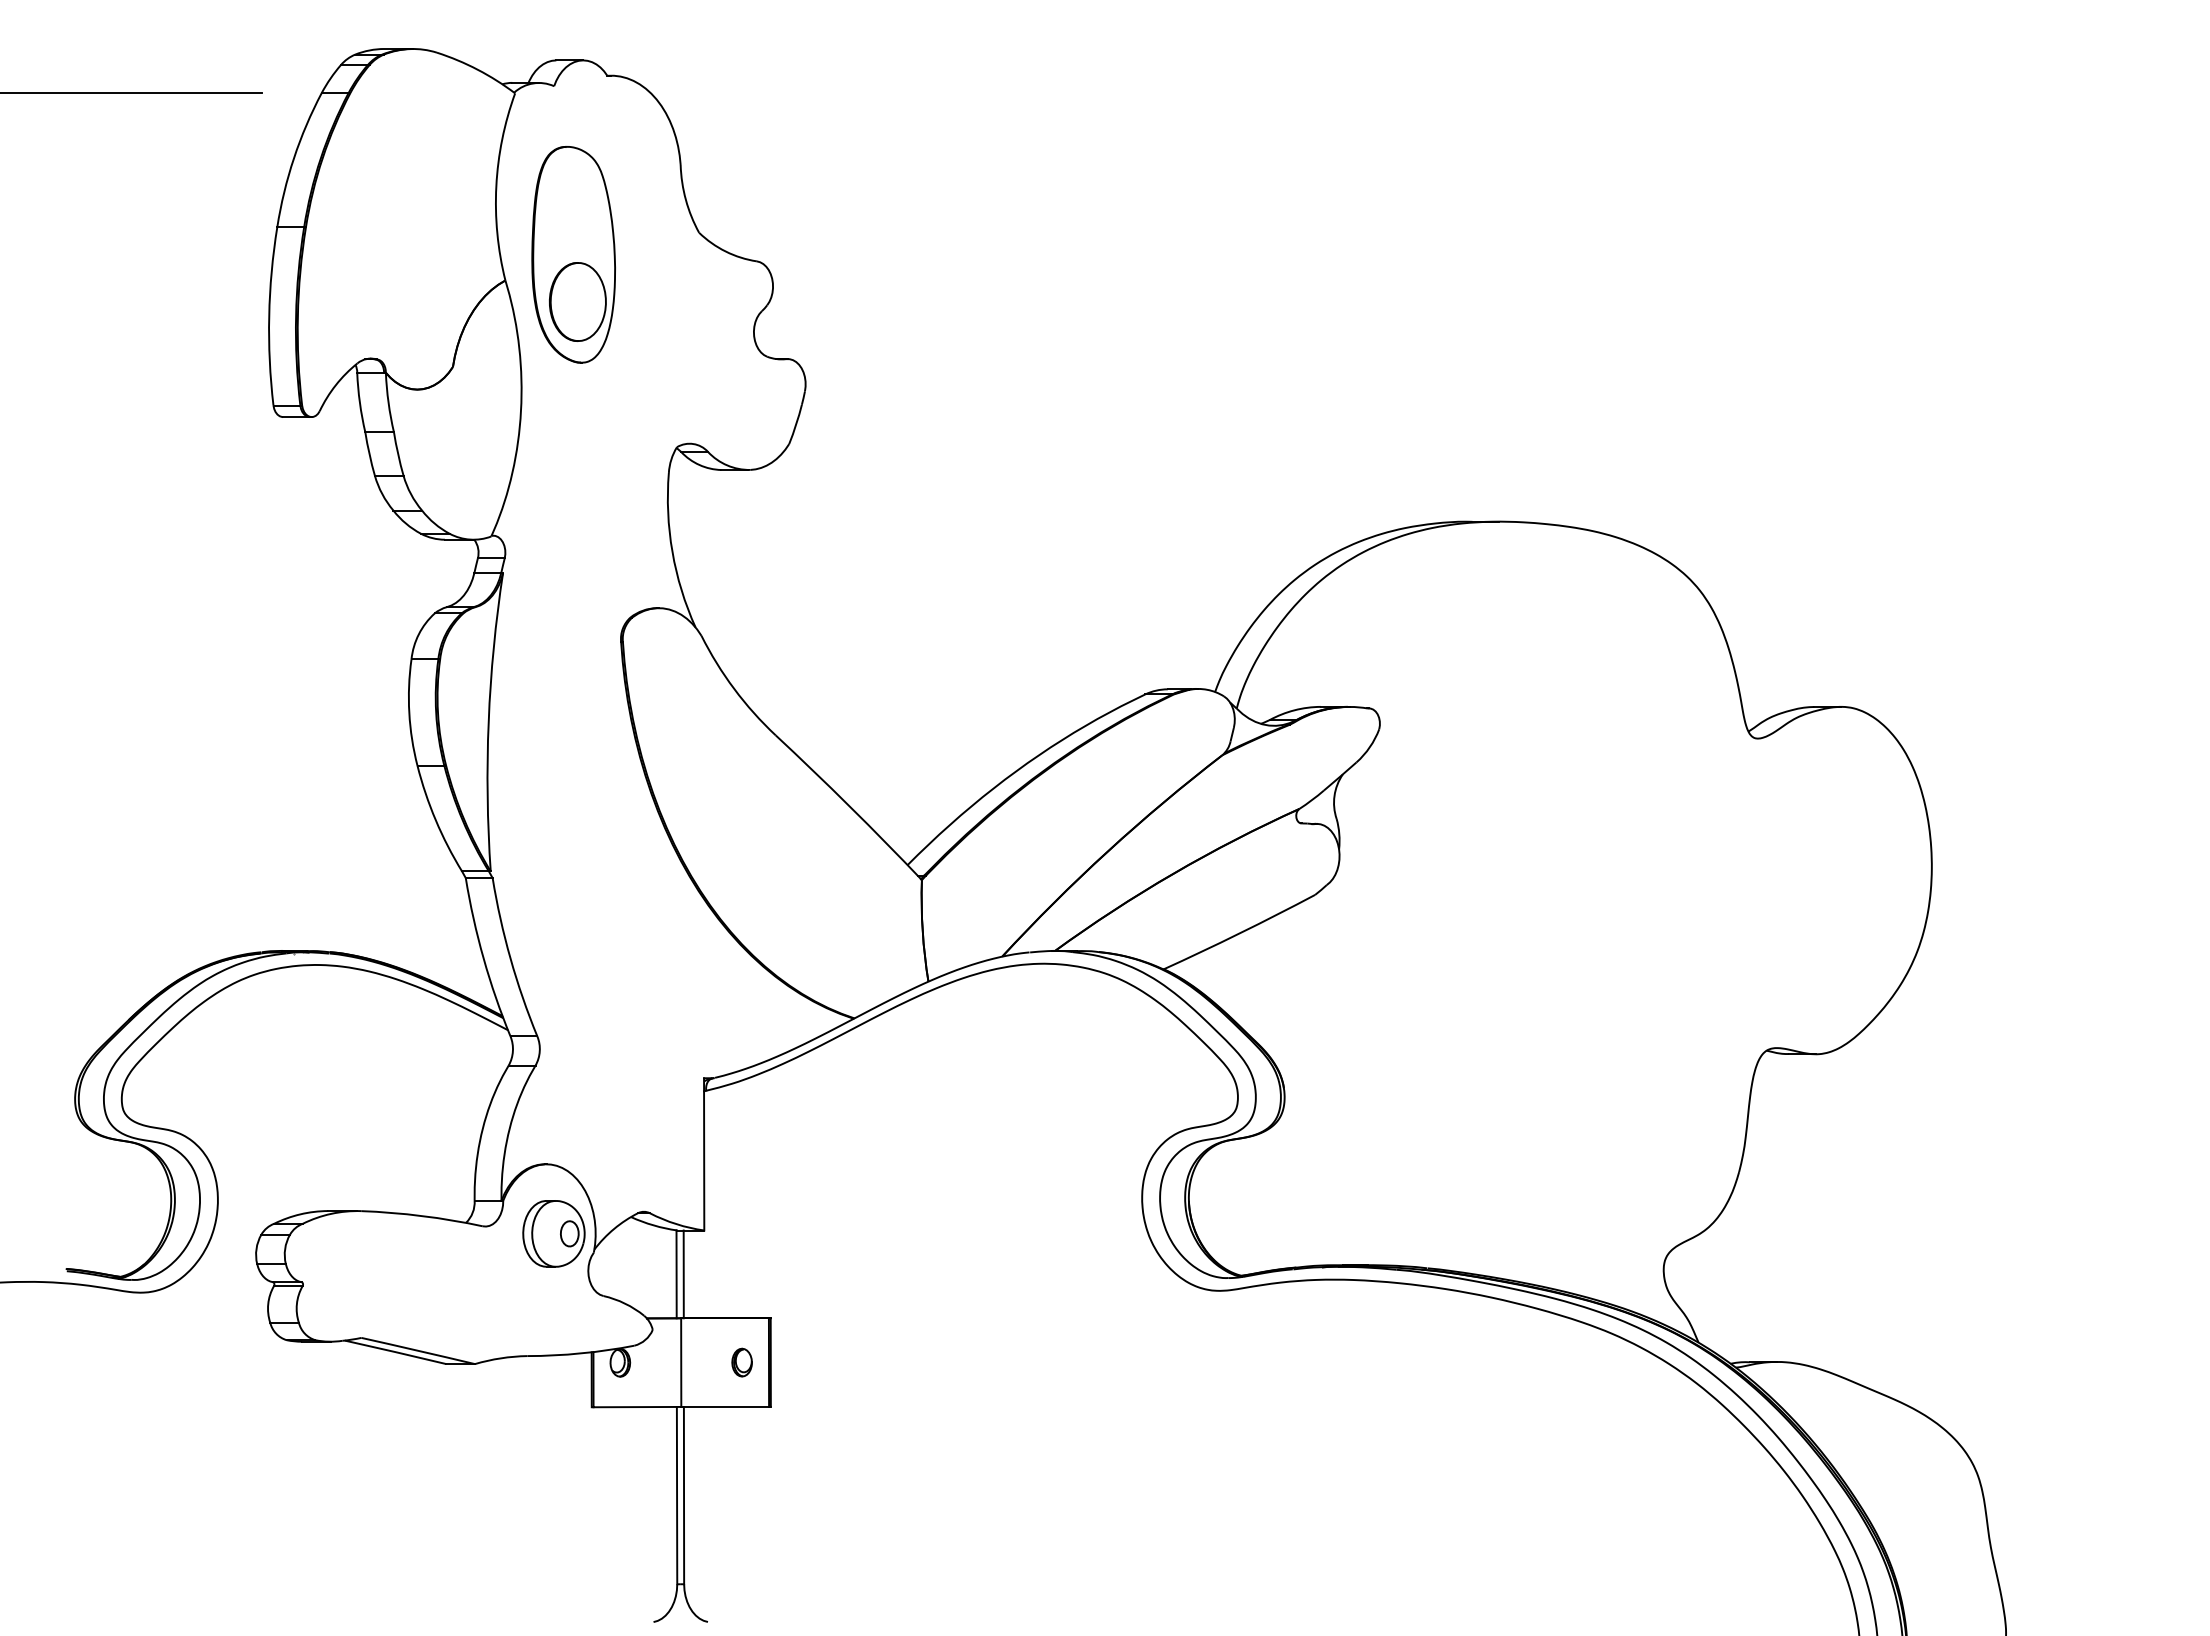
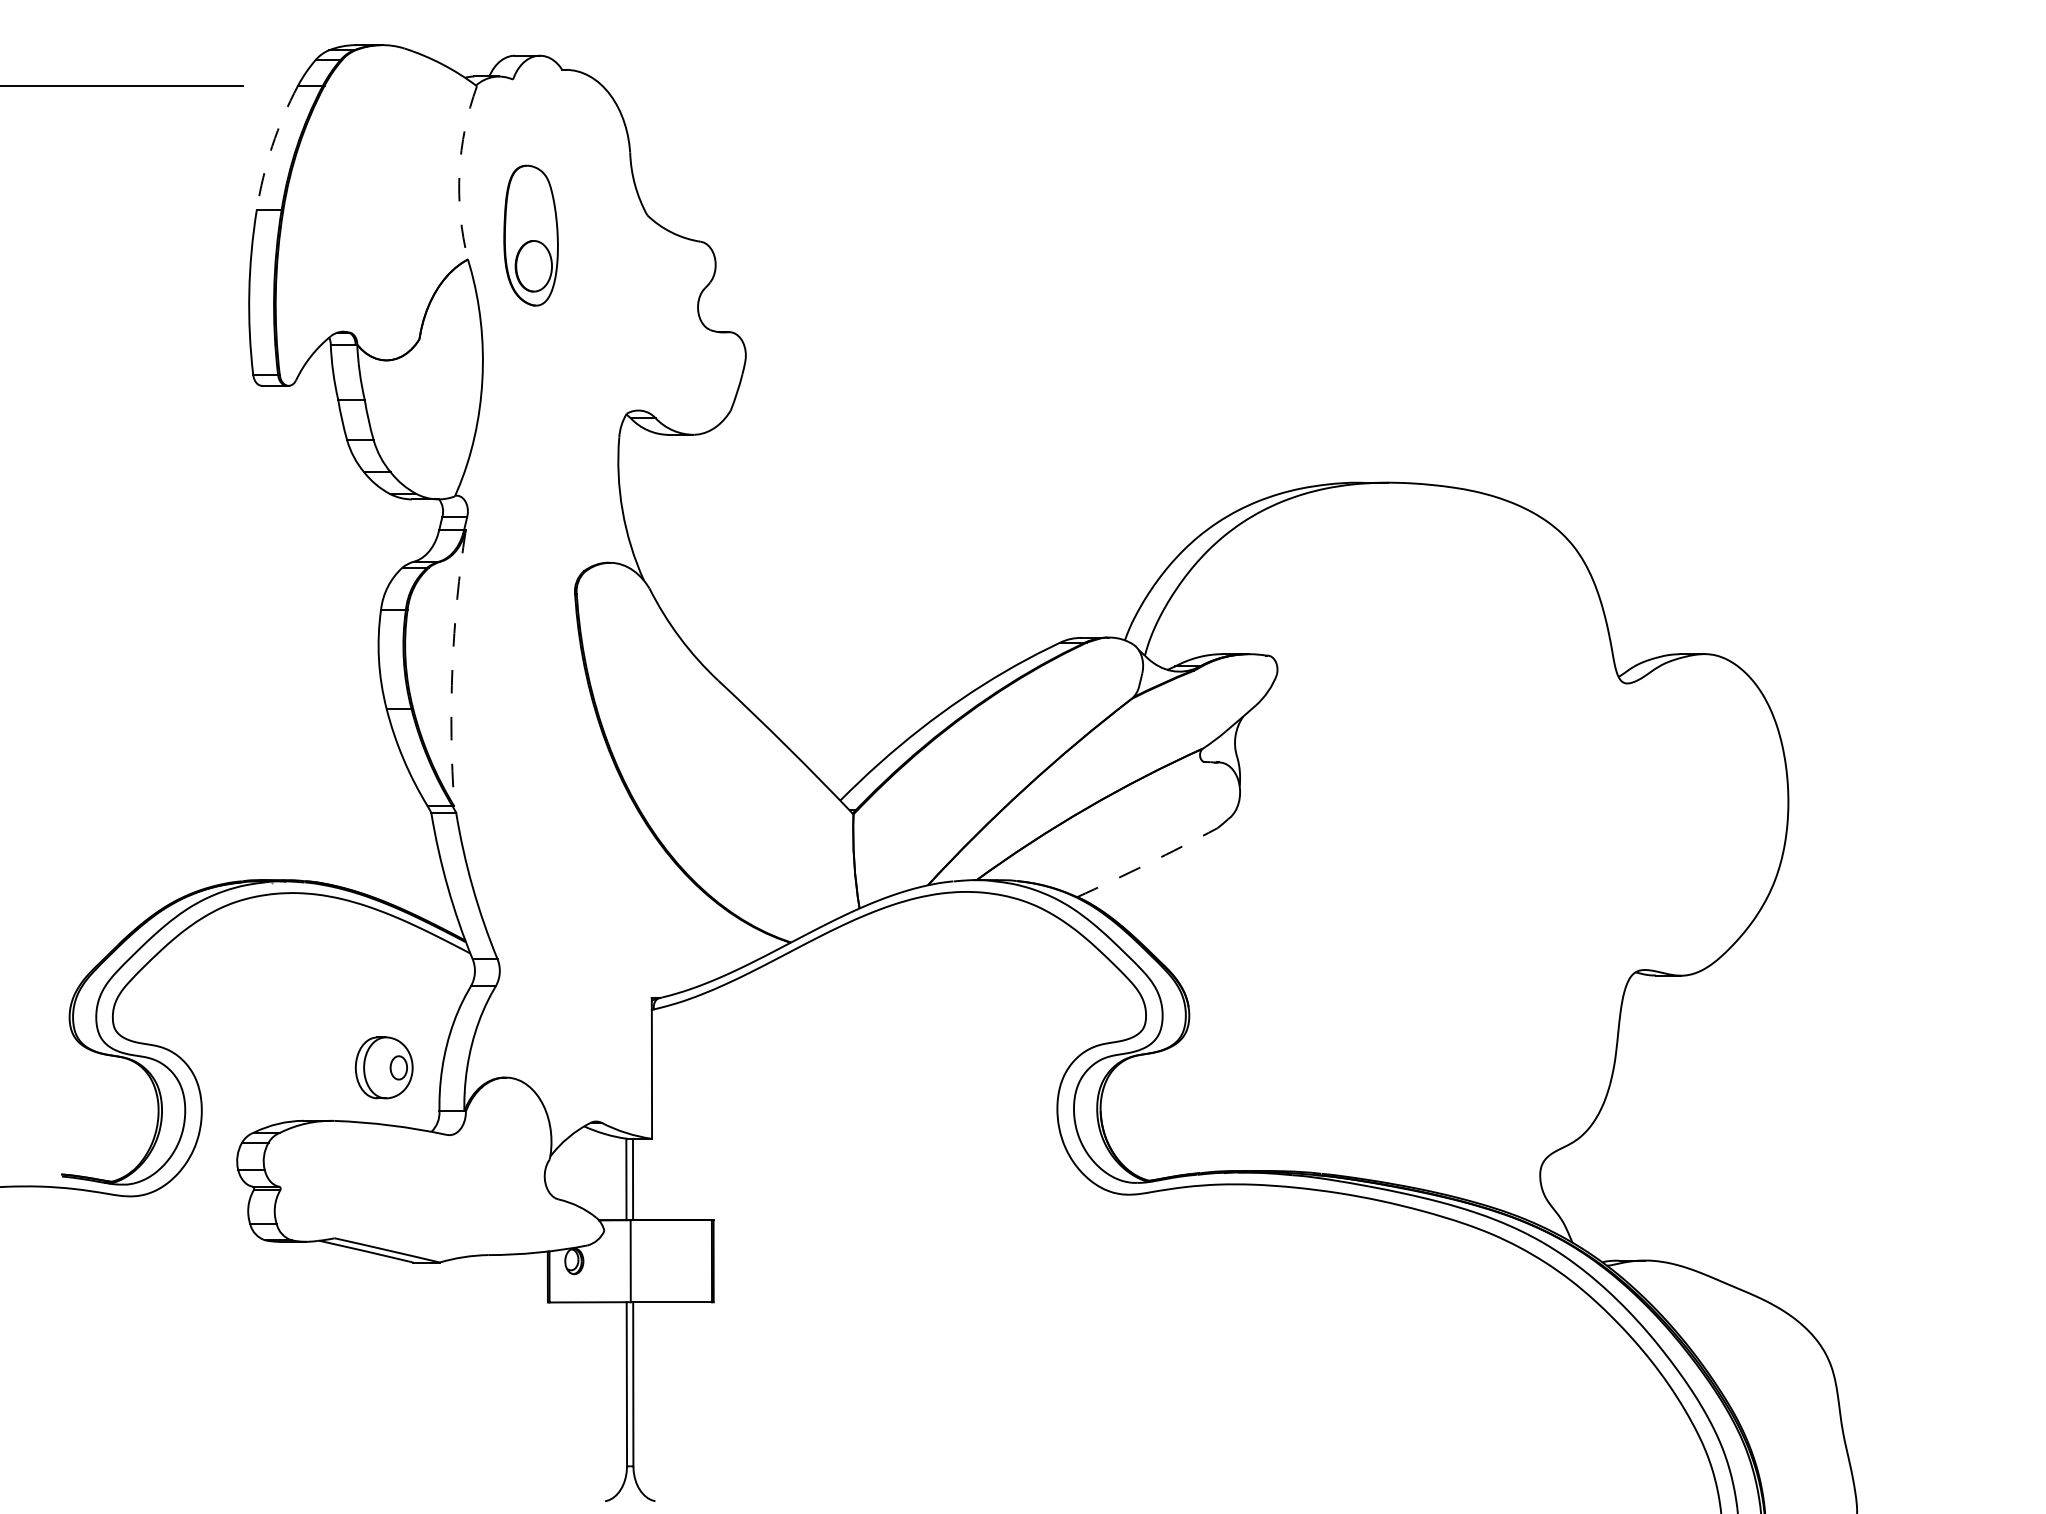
arc: (293, 158) -> (271, 146), solid -> dashed
arc: (496, 186) -> (459, 172), solid -> dashed
part: (573, 254) -> (530, 235), size x0.7
arc: (488, 721) -> (452, 667), solid -> dashed
arc: (1239, 933) -> (1147, 863), solid -> dashed
part: (553, 1233) -> (383, 1067), moved
part: (741, 1362) -> (686, 1261), removed

